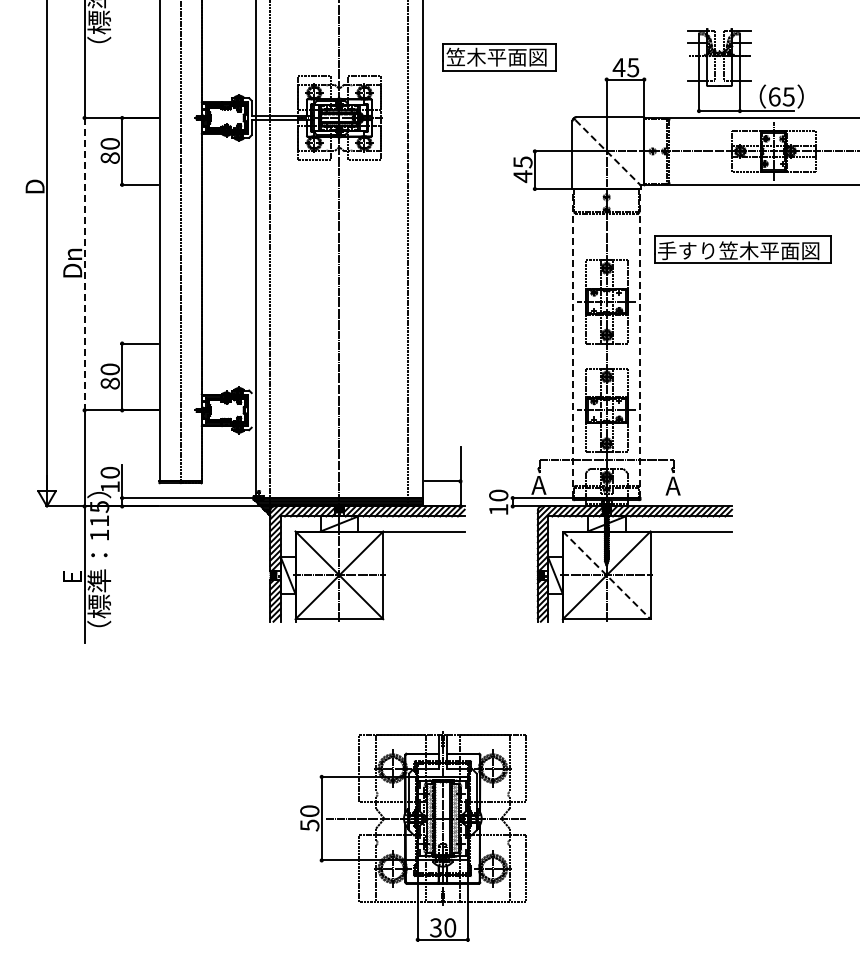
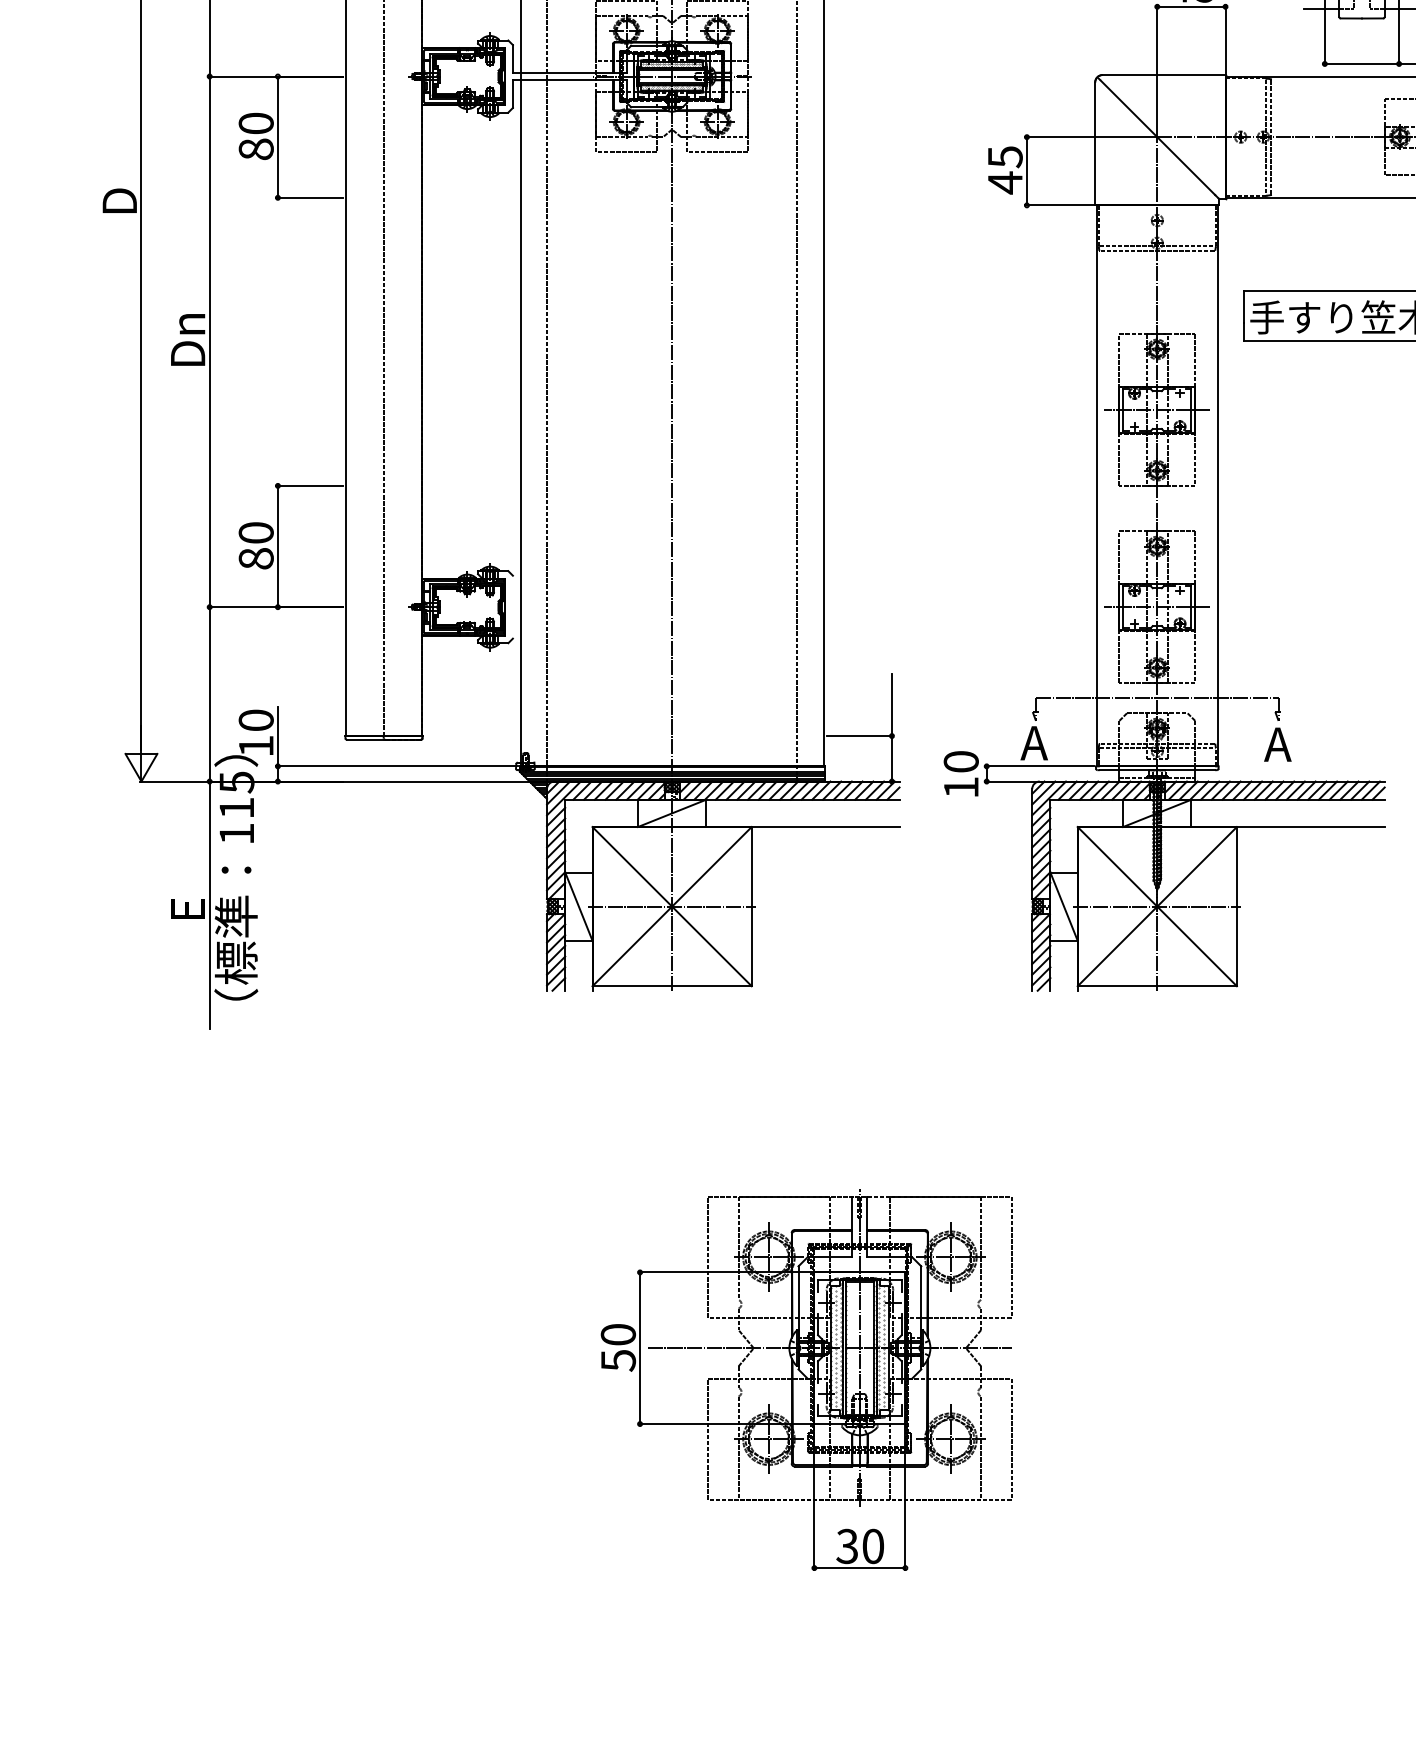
line: (607, 151) -> (1158, 137), dashed -> solid
line: (84, 264) -> (209, 342), dashed -> solid
line: (573, 343) -> (1097, 485), dashed -> solid
line: (640, 343) -> (1218, 485), dashed -> solid
line: (607, 575) -> (1158, 906), dashed -> solid

